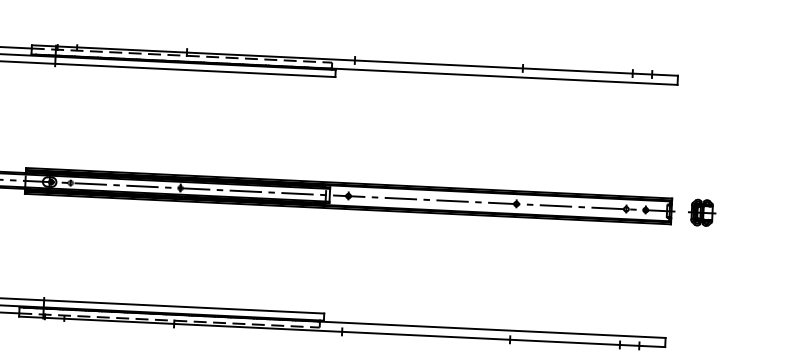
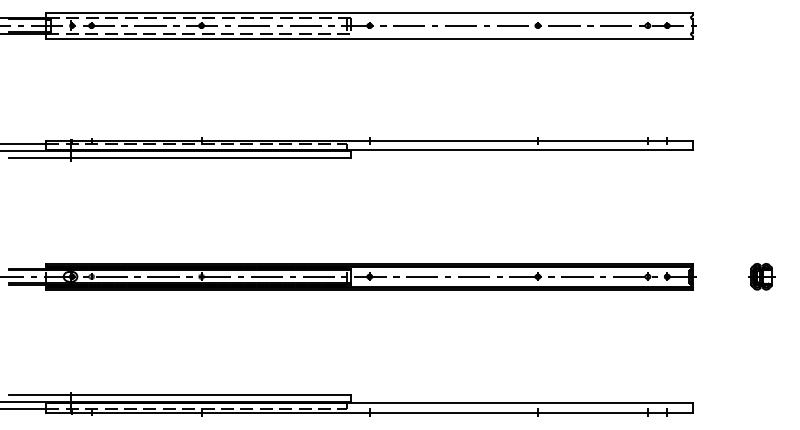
part: (701, 212) -> (761, 276), moved

